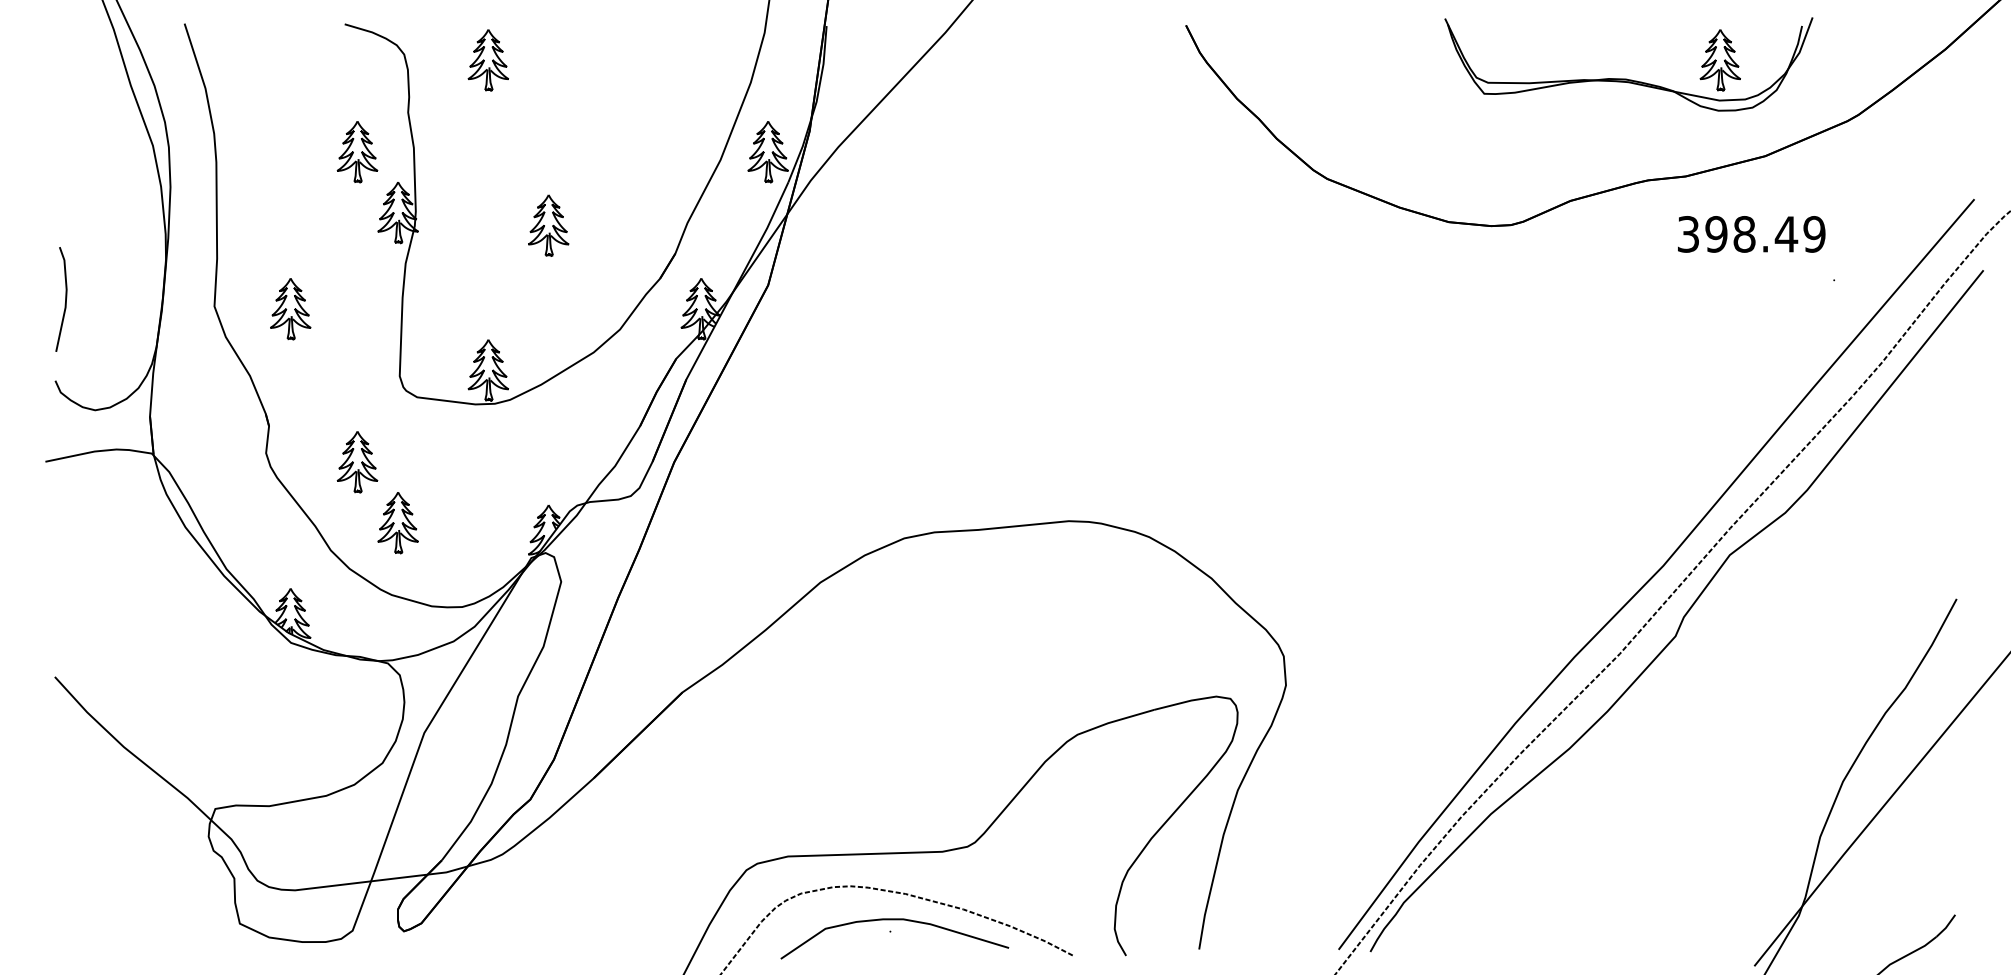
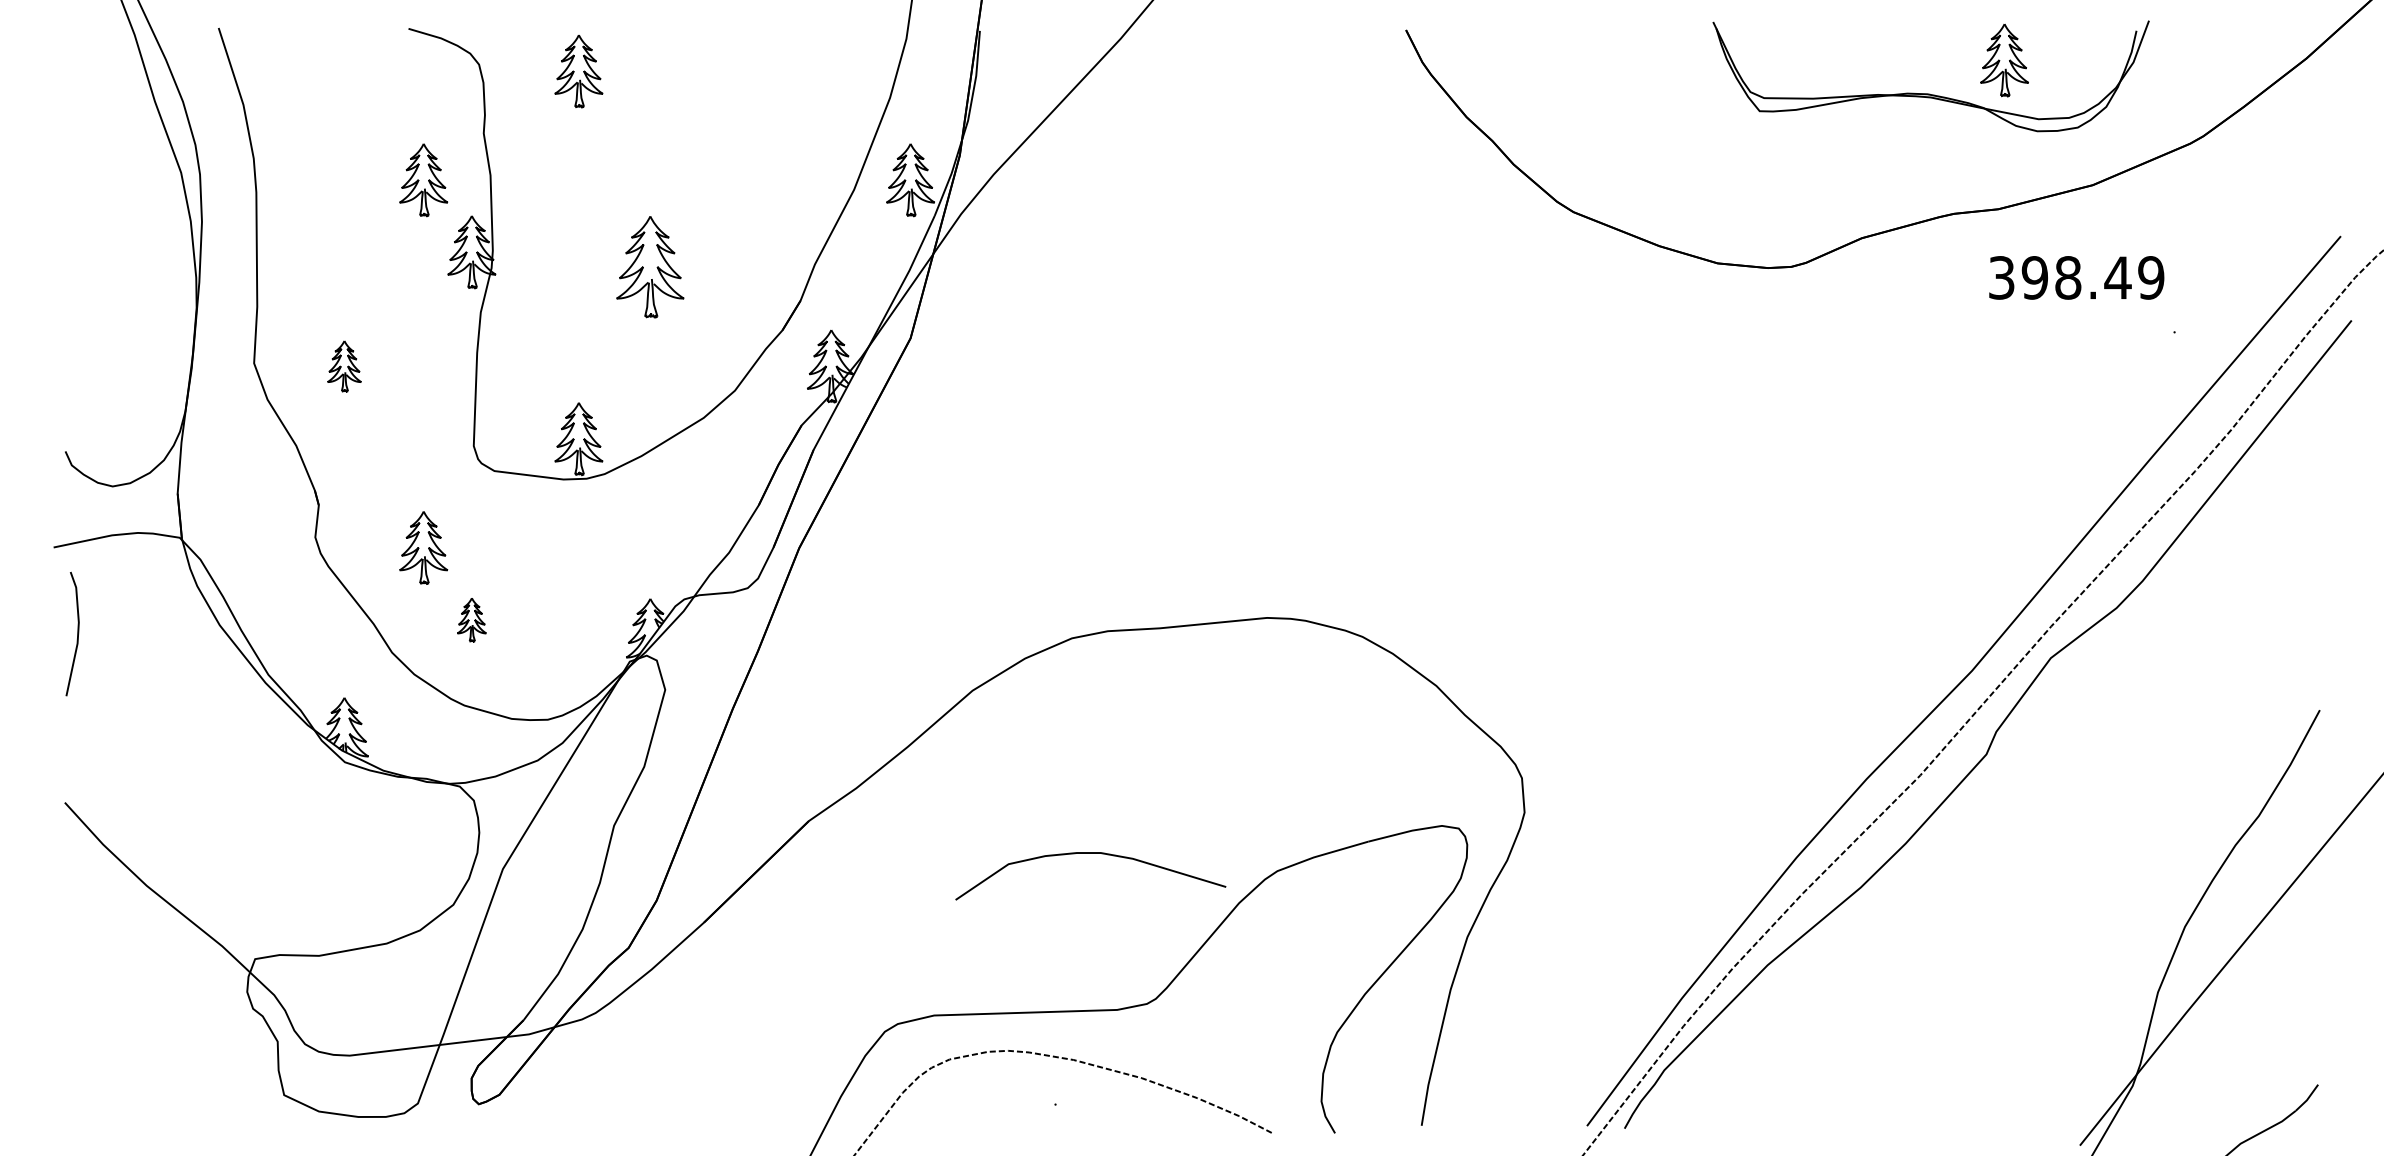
part: (1720, 60) -> (2004, 60), moved
part: (548, 225) -> (650, 267), size x1.4
line: (65, 299) -> (77, 633), moved
part: (290, 309) -> (344, 366), size x0.7
part: (397, 522) -> (471, 619), size x0.6
curve: (894, 919) -> (1090, 853), moved

